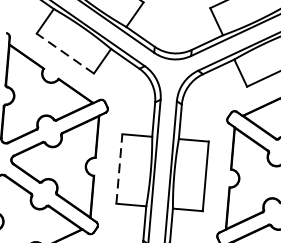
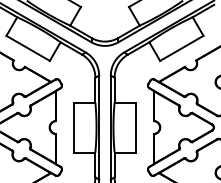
line: (64, 53) -> (27, 48), dashed -> solid
line: (118, 168) -> (73, 127), dashed -> solid

